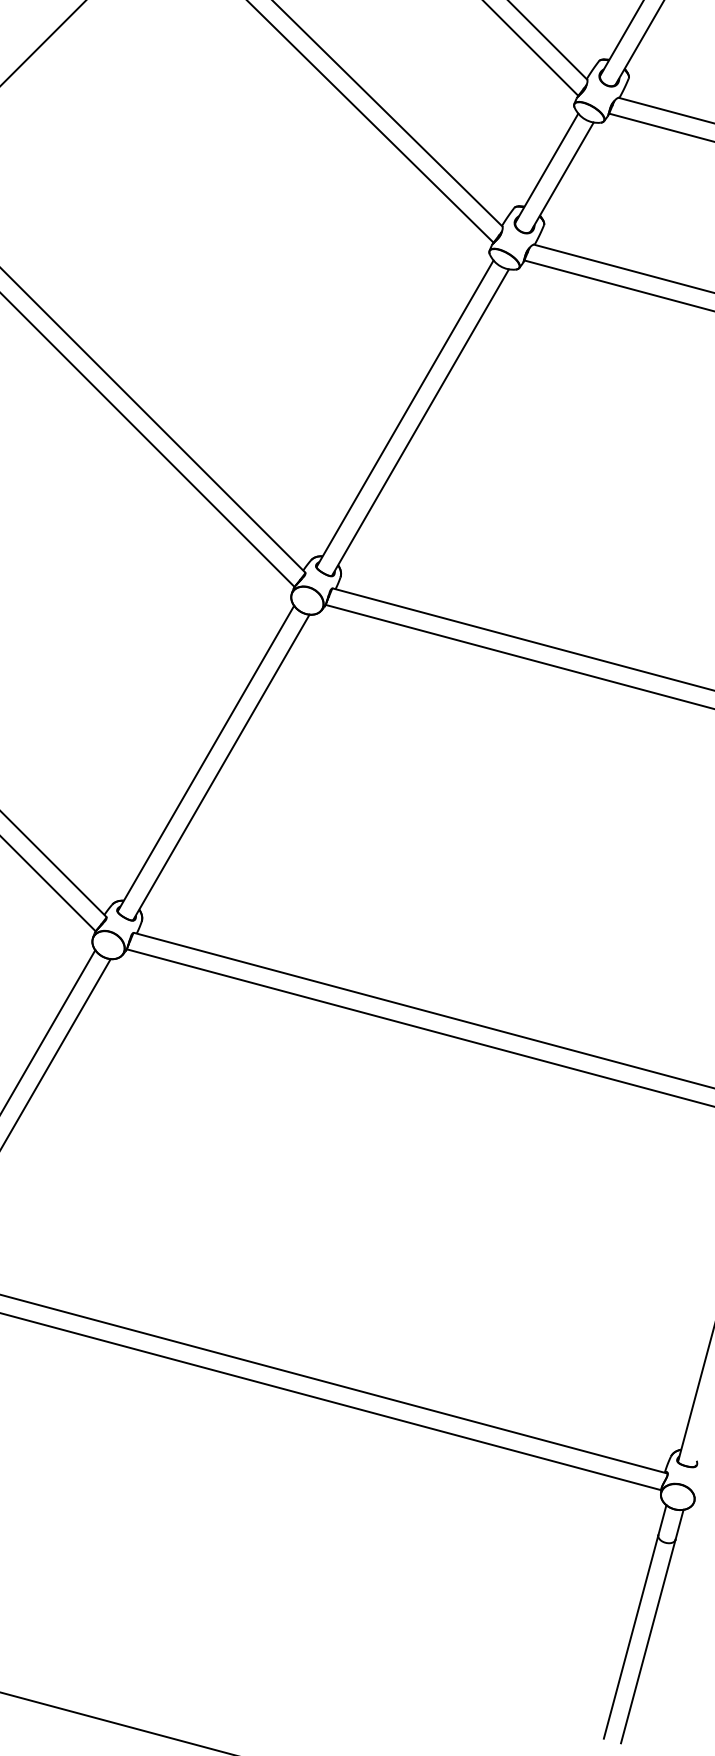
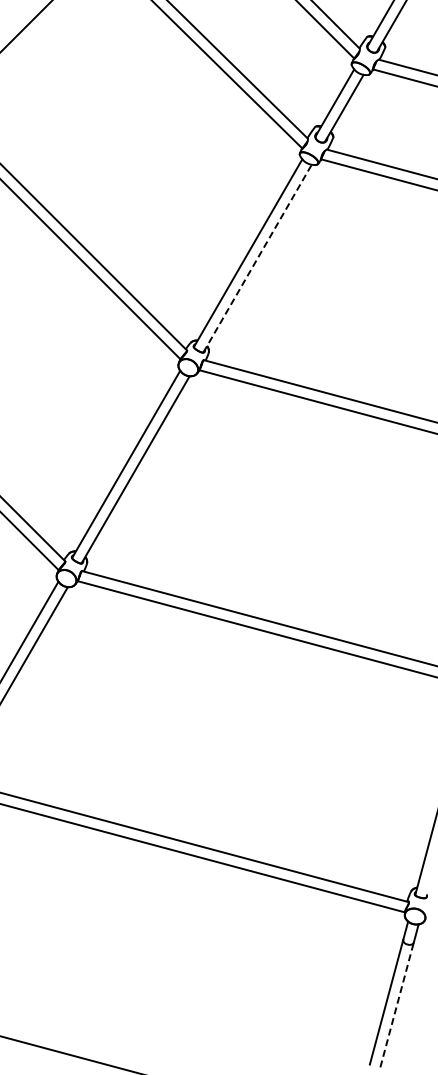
line: (420, 422) -> (257, 258), solid -> dashed
line: (648, 1642) -> (397, 1005), solid -> dashed

